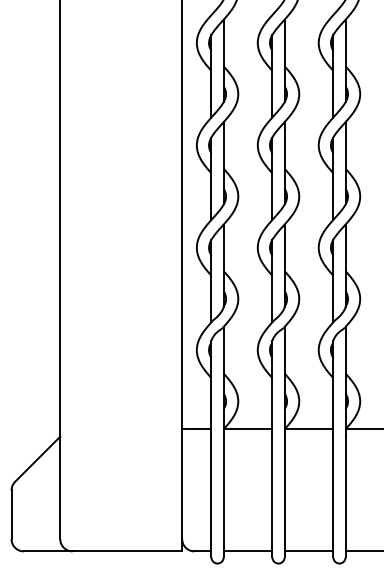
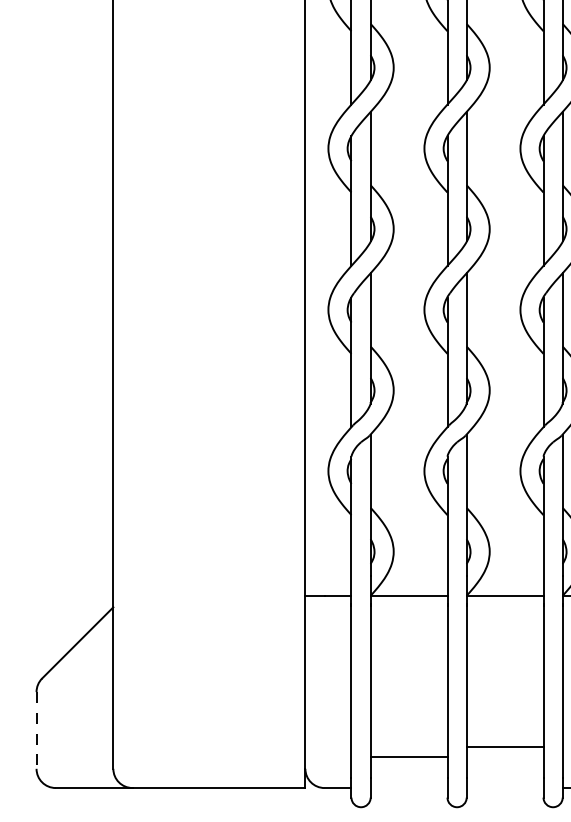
line: (11, 515) -> (36, 731), solid -> dashed
line: (247, 551) -> (408, 756), moved
line: (308, 551) -> (504, 747), moved

